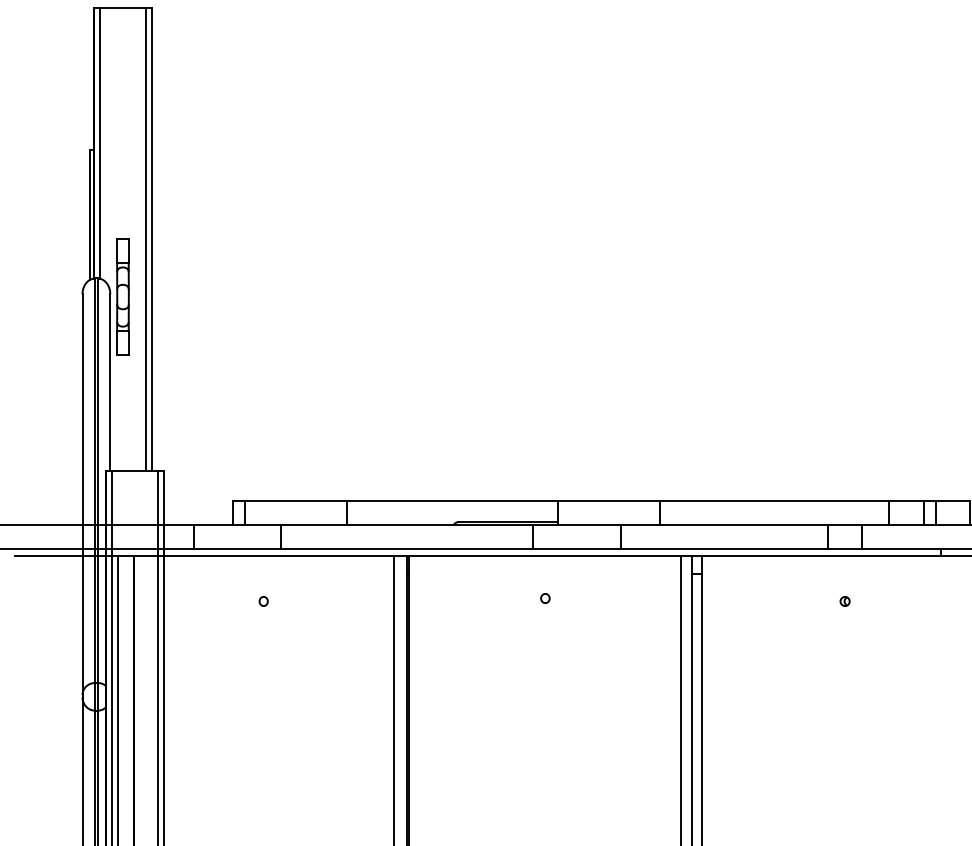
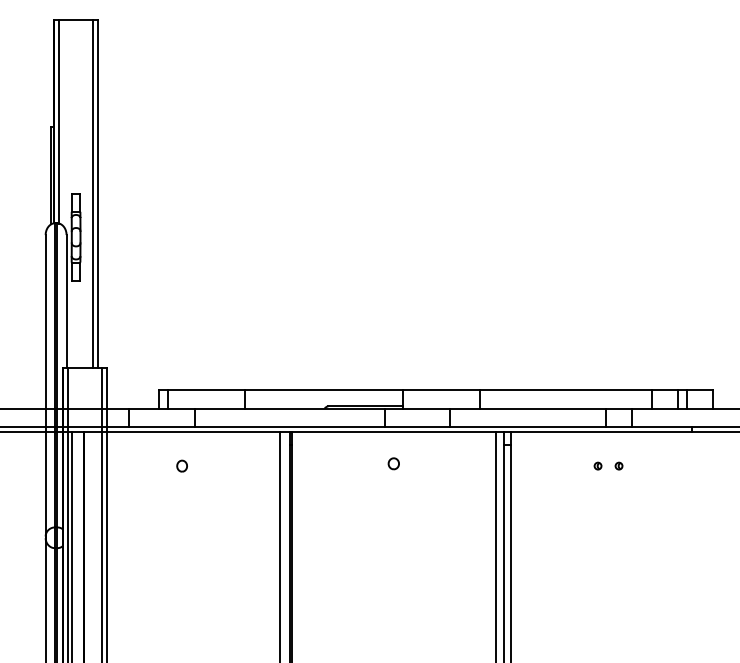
part: (545, 598) -> (393, 463), size x1.6
part: (263, 600) -> (181, 465), size x1.6
part: (816, 600) -> (597, 465), added

